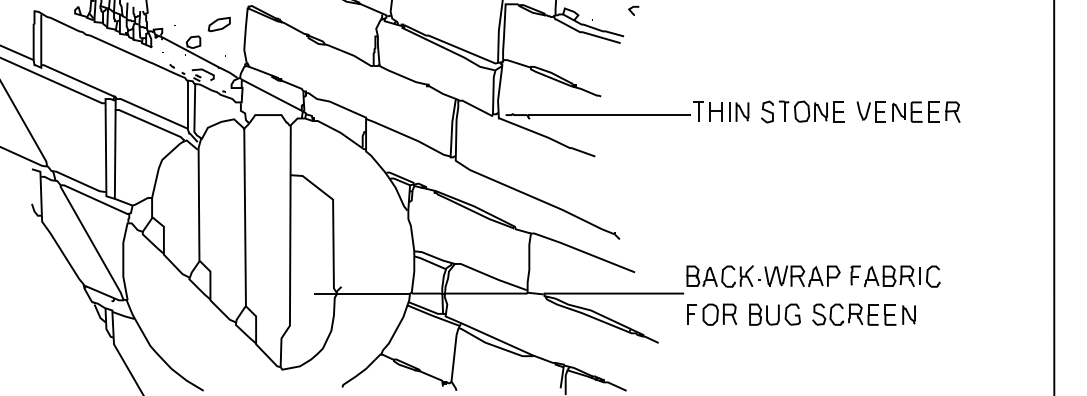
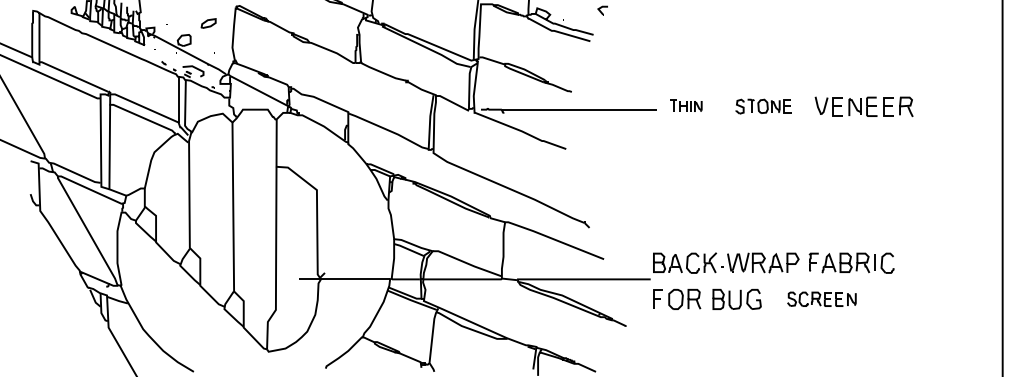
part: (219, 24) -> (208, 23), size x0.7
part: (721, 110) -> (686, 105), size x0.6
part: (802, 111) -> (763, 106), size x0.7
part: (863, 313) -> (821, 298), size x0.7

